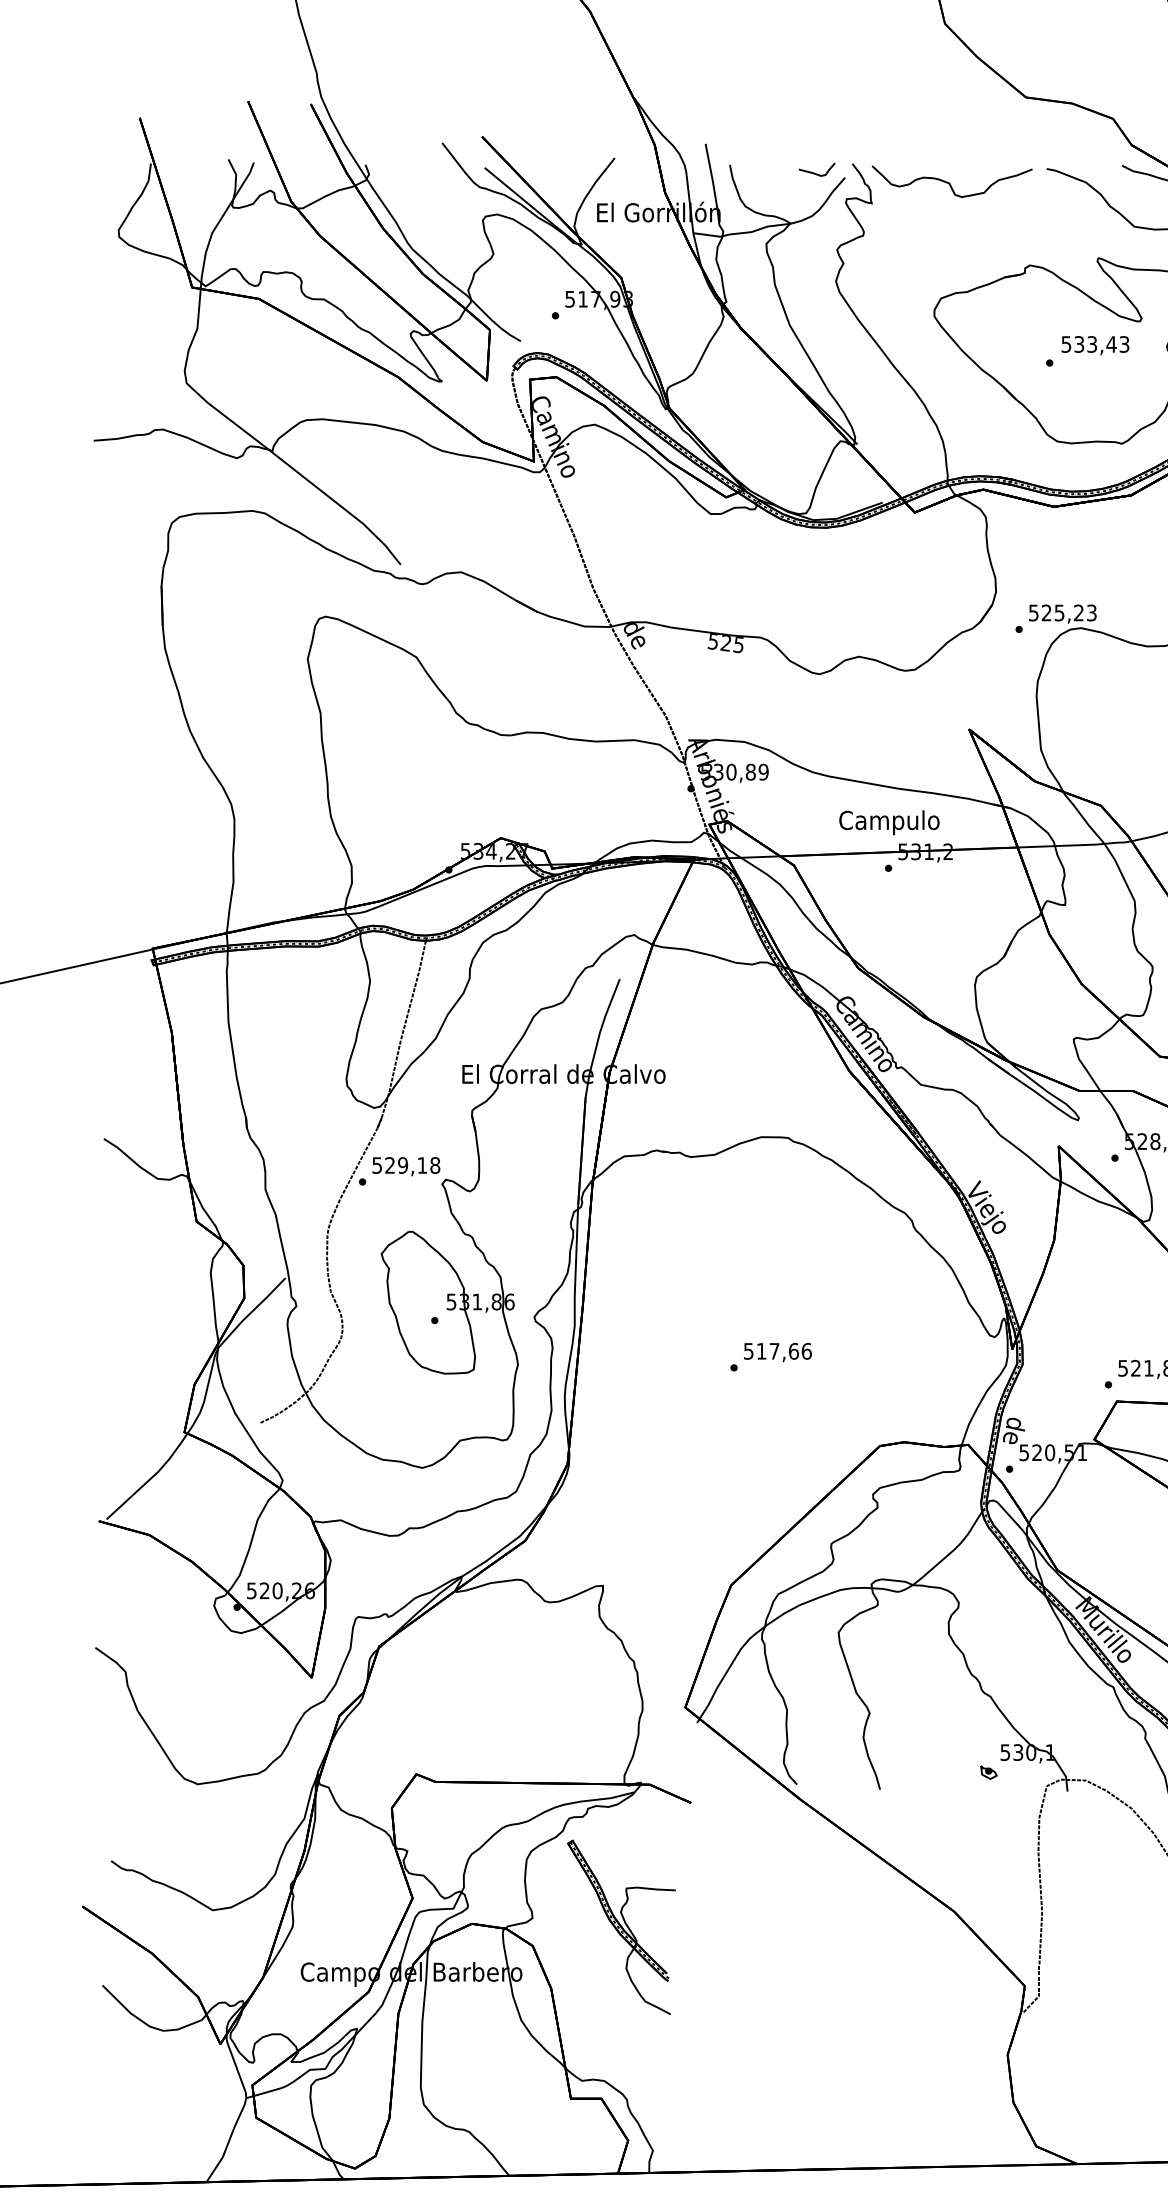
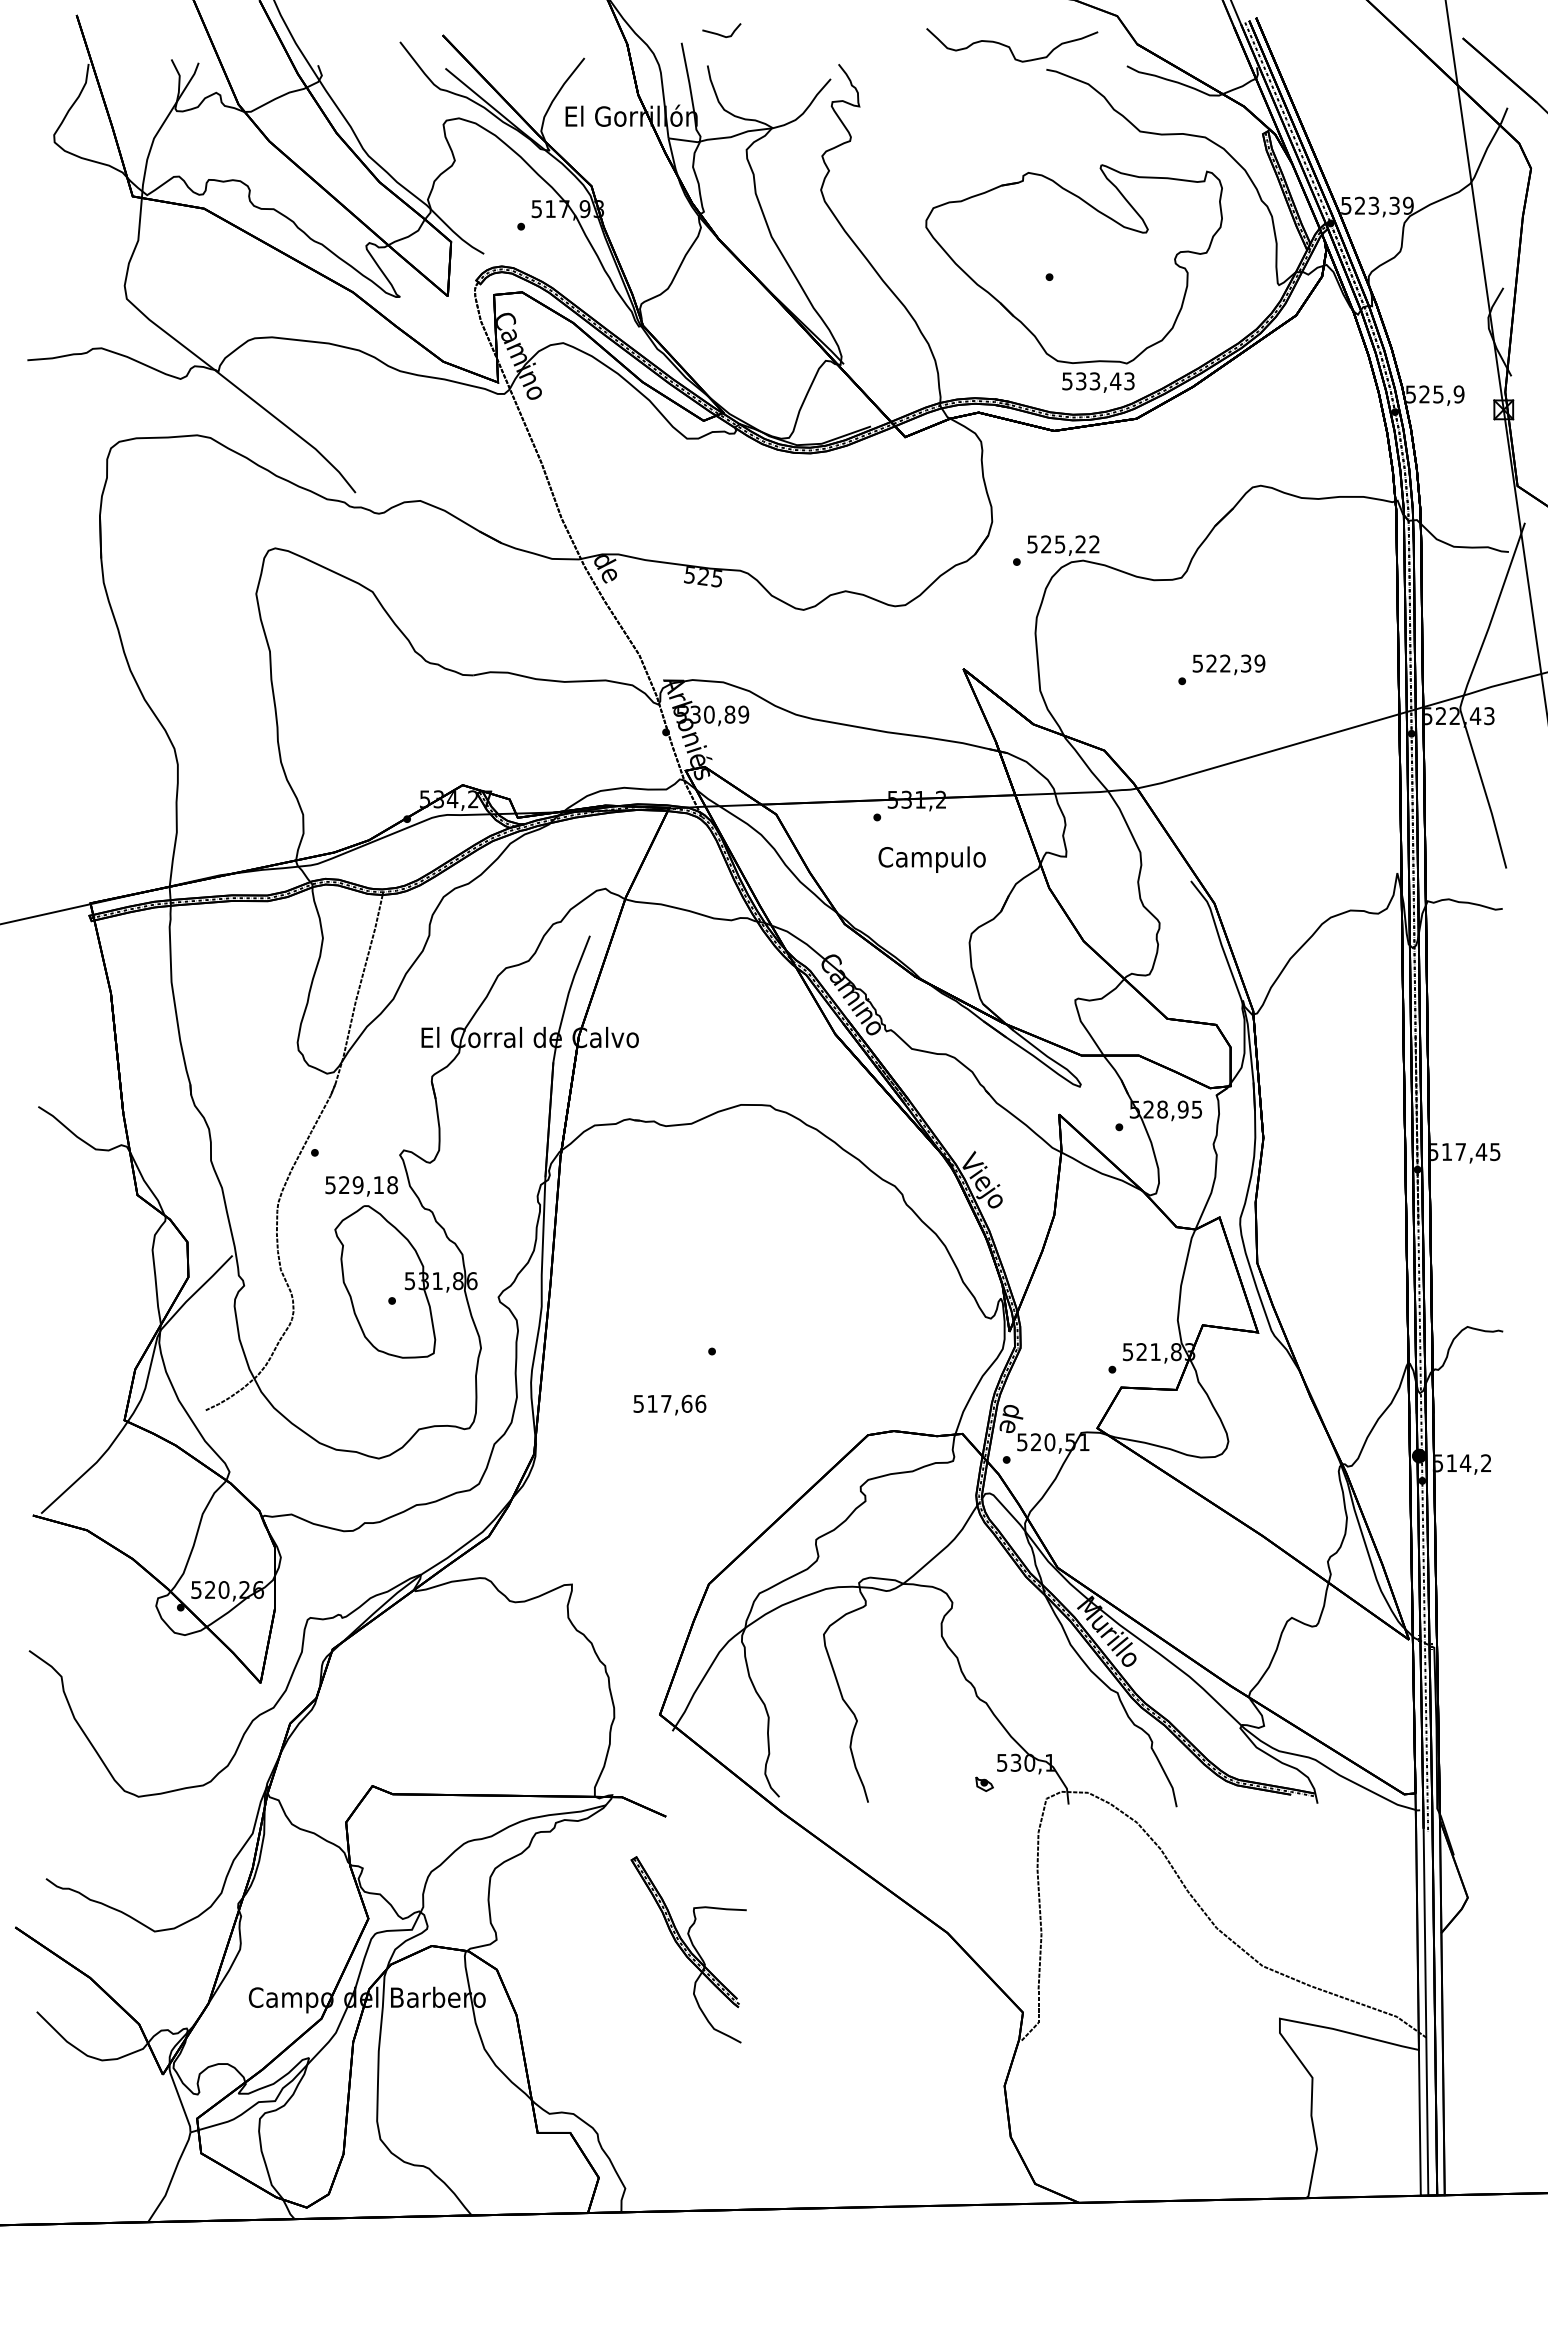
curve: (816, 173) -> (721, 34), moved
curve: (950, 183) -> (1010, 47), moved
text: (1095, 345) -> (1098, 382), moved
text: (1091, 613) -> (1094, 544), 525,23 -> 525,22
text: (888, 822) -> (931, 859), moved
text: (406, 1166) -> (361, 1186), moved
text: (777, 1351) -> (669, 1404), moved
part: (621, 1927) -> (688, 1949), moved

